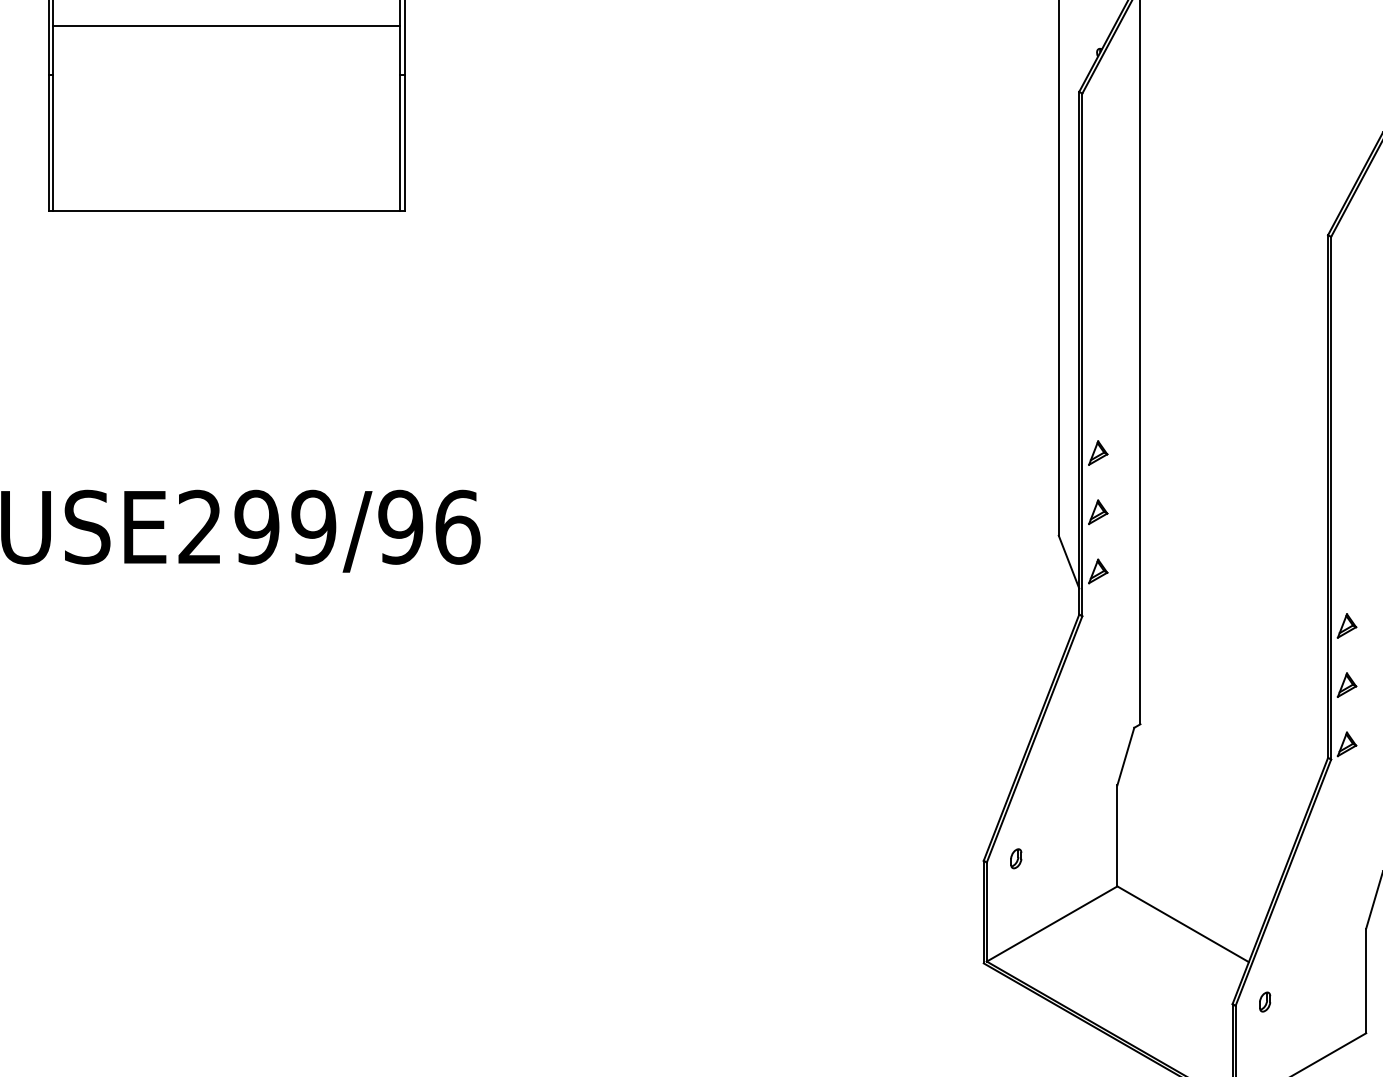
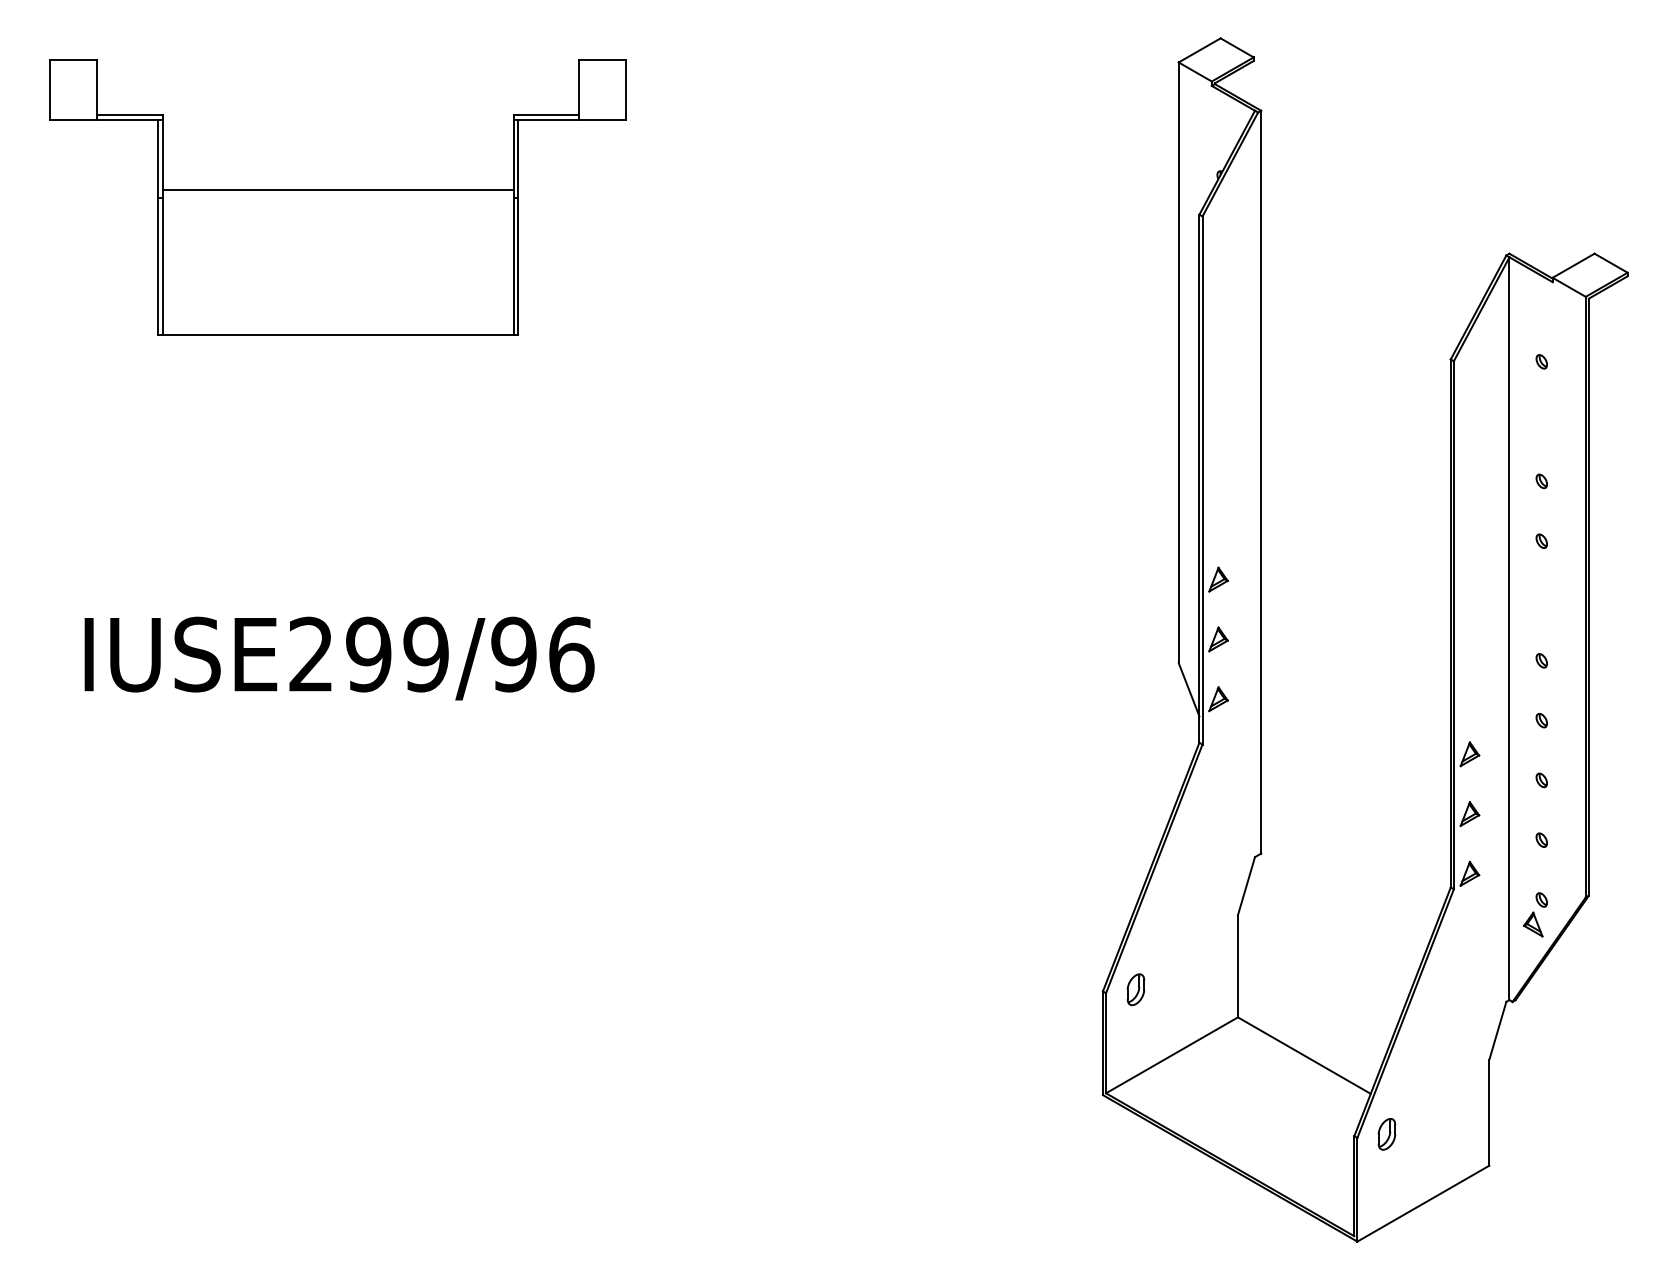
line: (226, 26) -> (337, 190), moved
part: (1015, 857) -> (1135, 988), size x1.6
part: (1265, 1001) -> (1387, 1133), size x1.6

